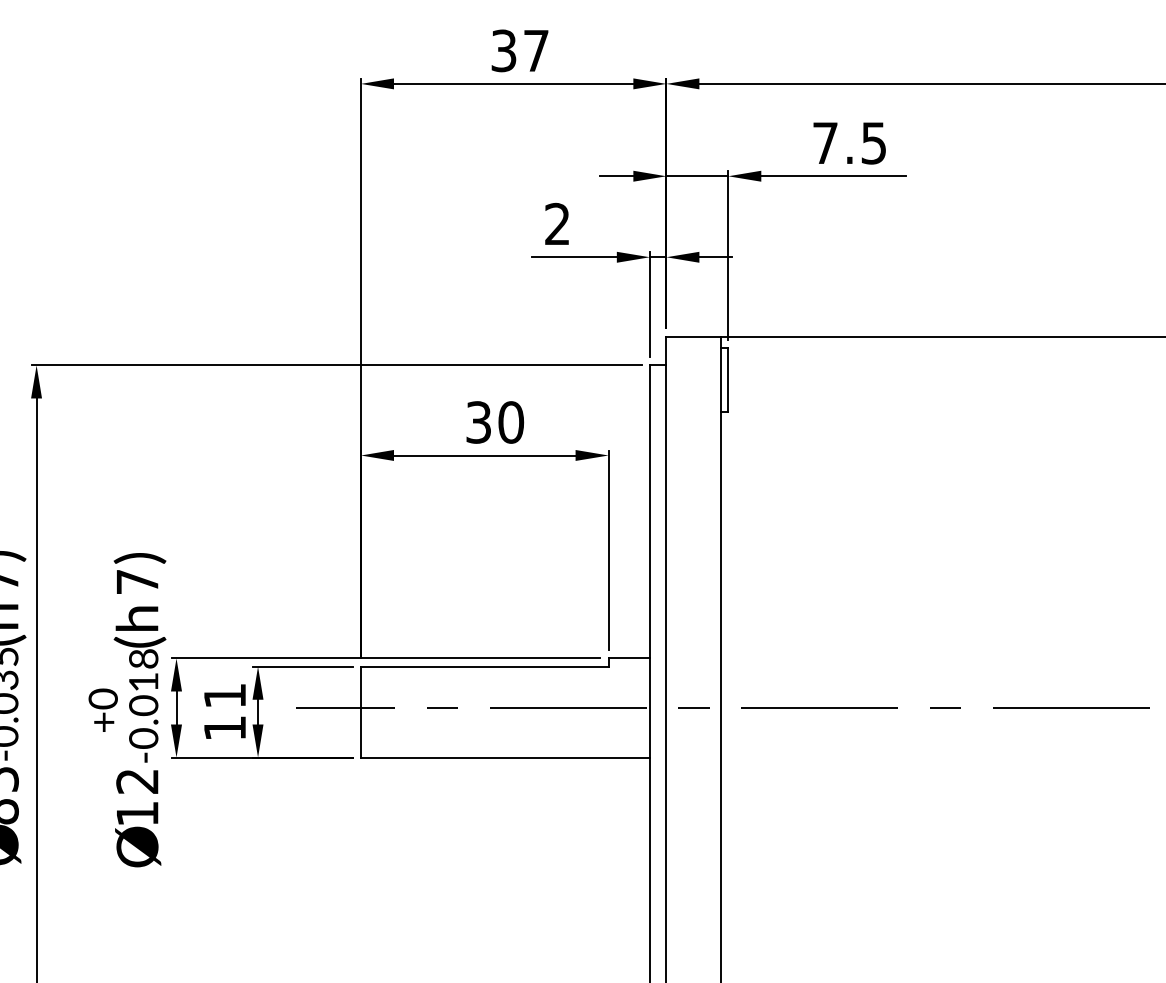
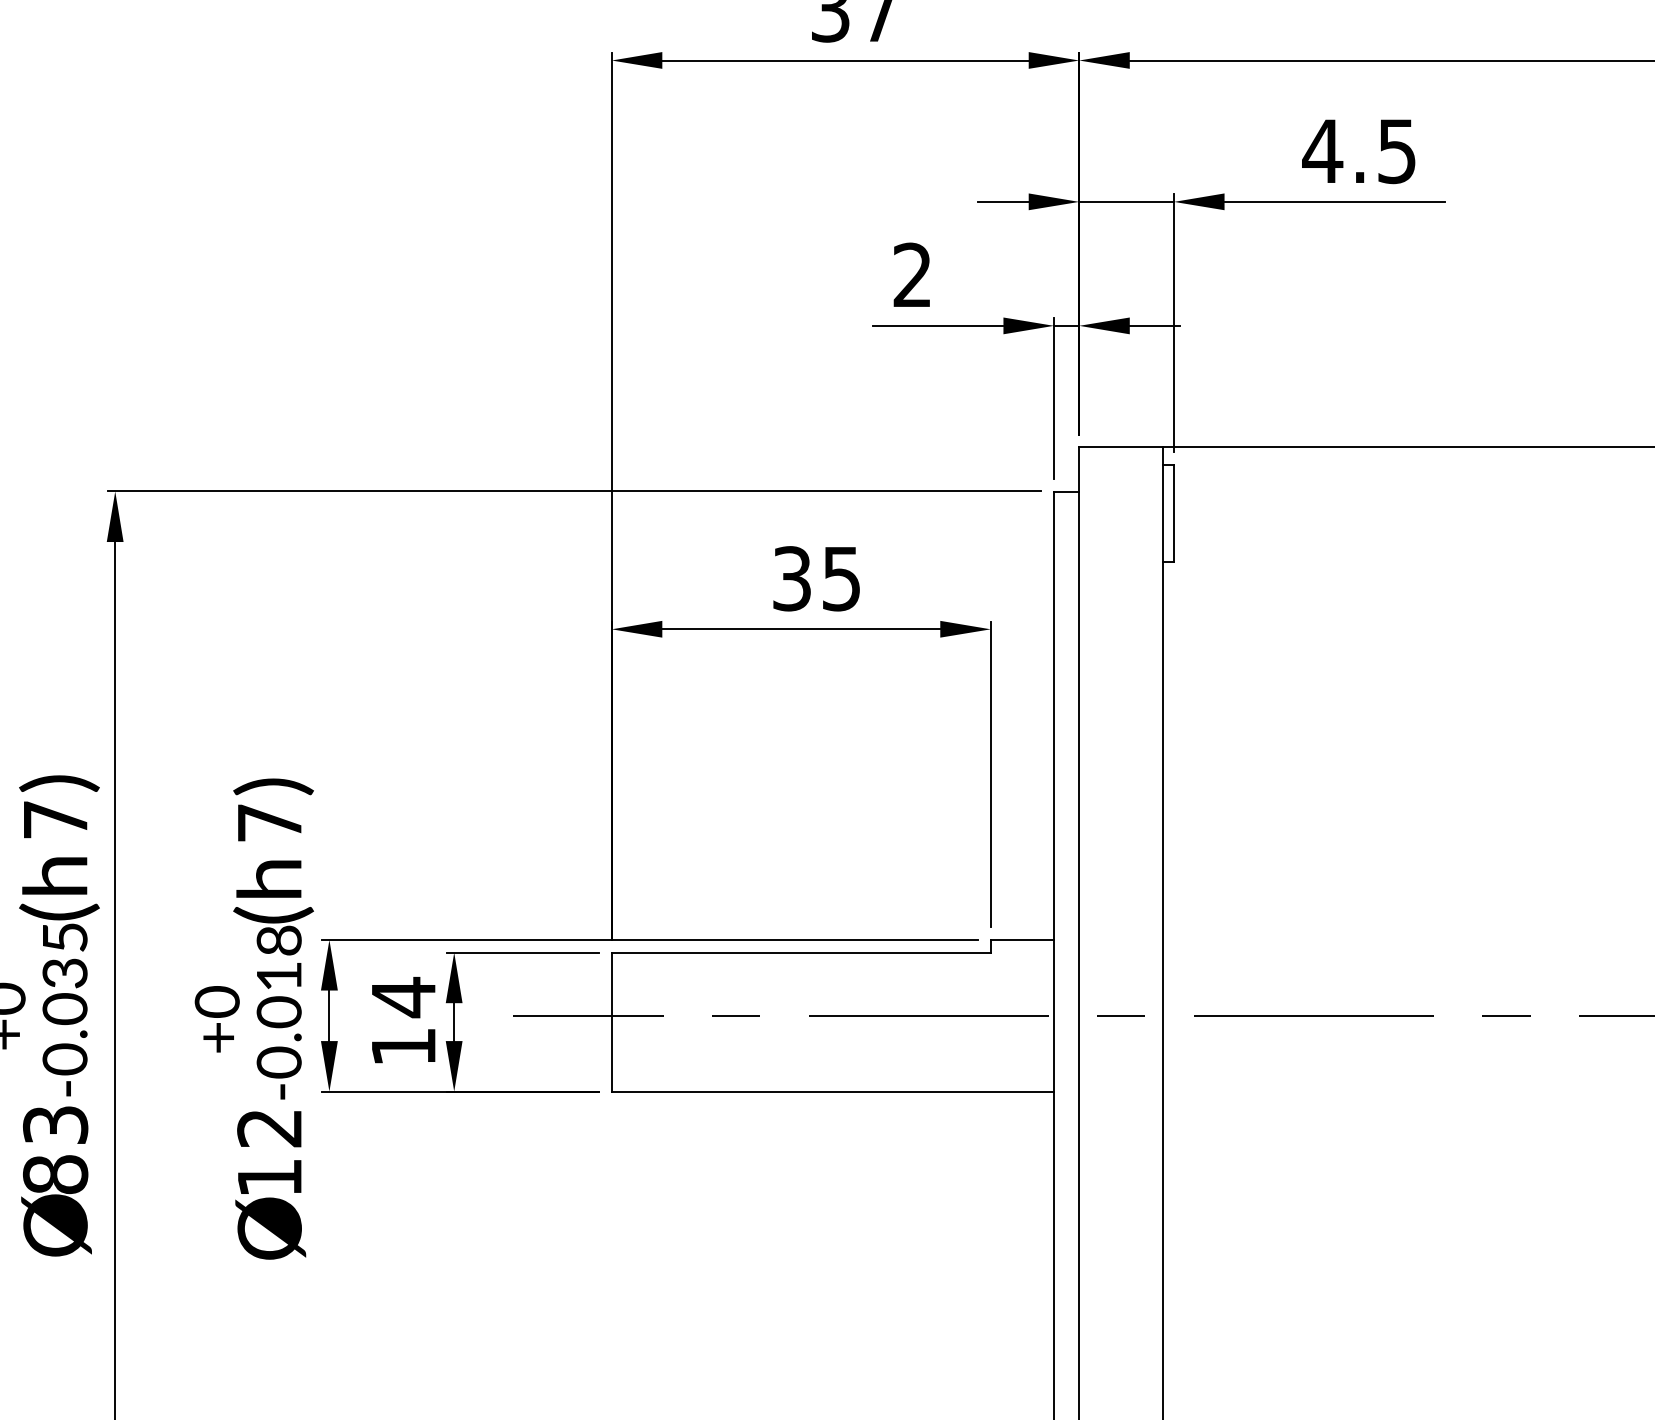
text: (824, 142) -> (1321, 150), 7.5 -> 4.5
text: (511, 422) -> (842, 578), 30 -> 35
text: (224, 695) -> (402, 996), 11 -> 14

